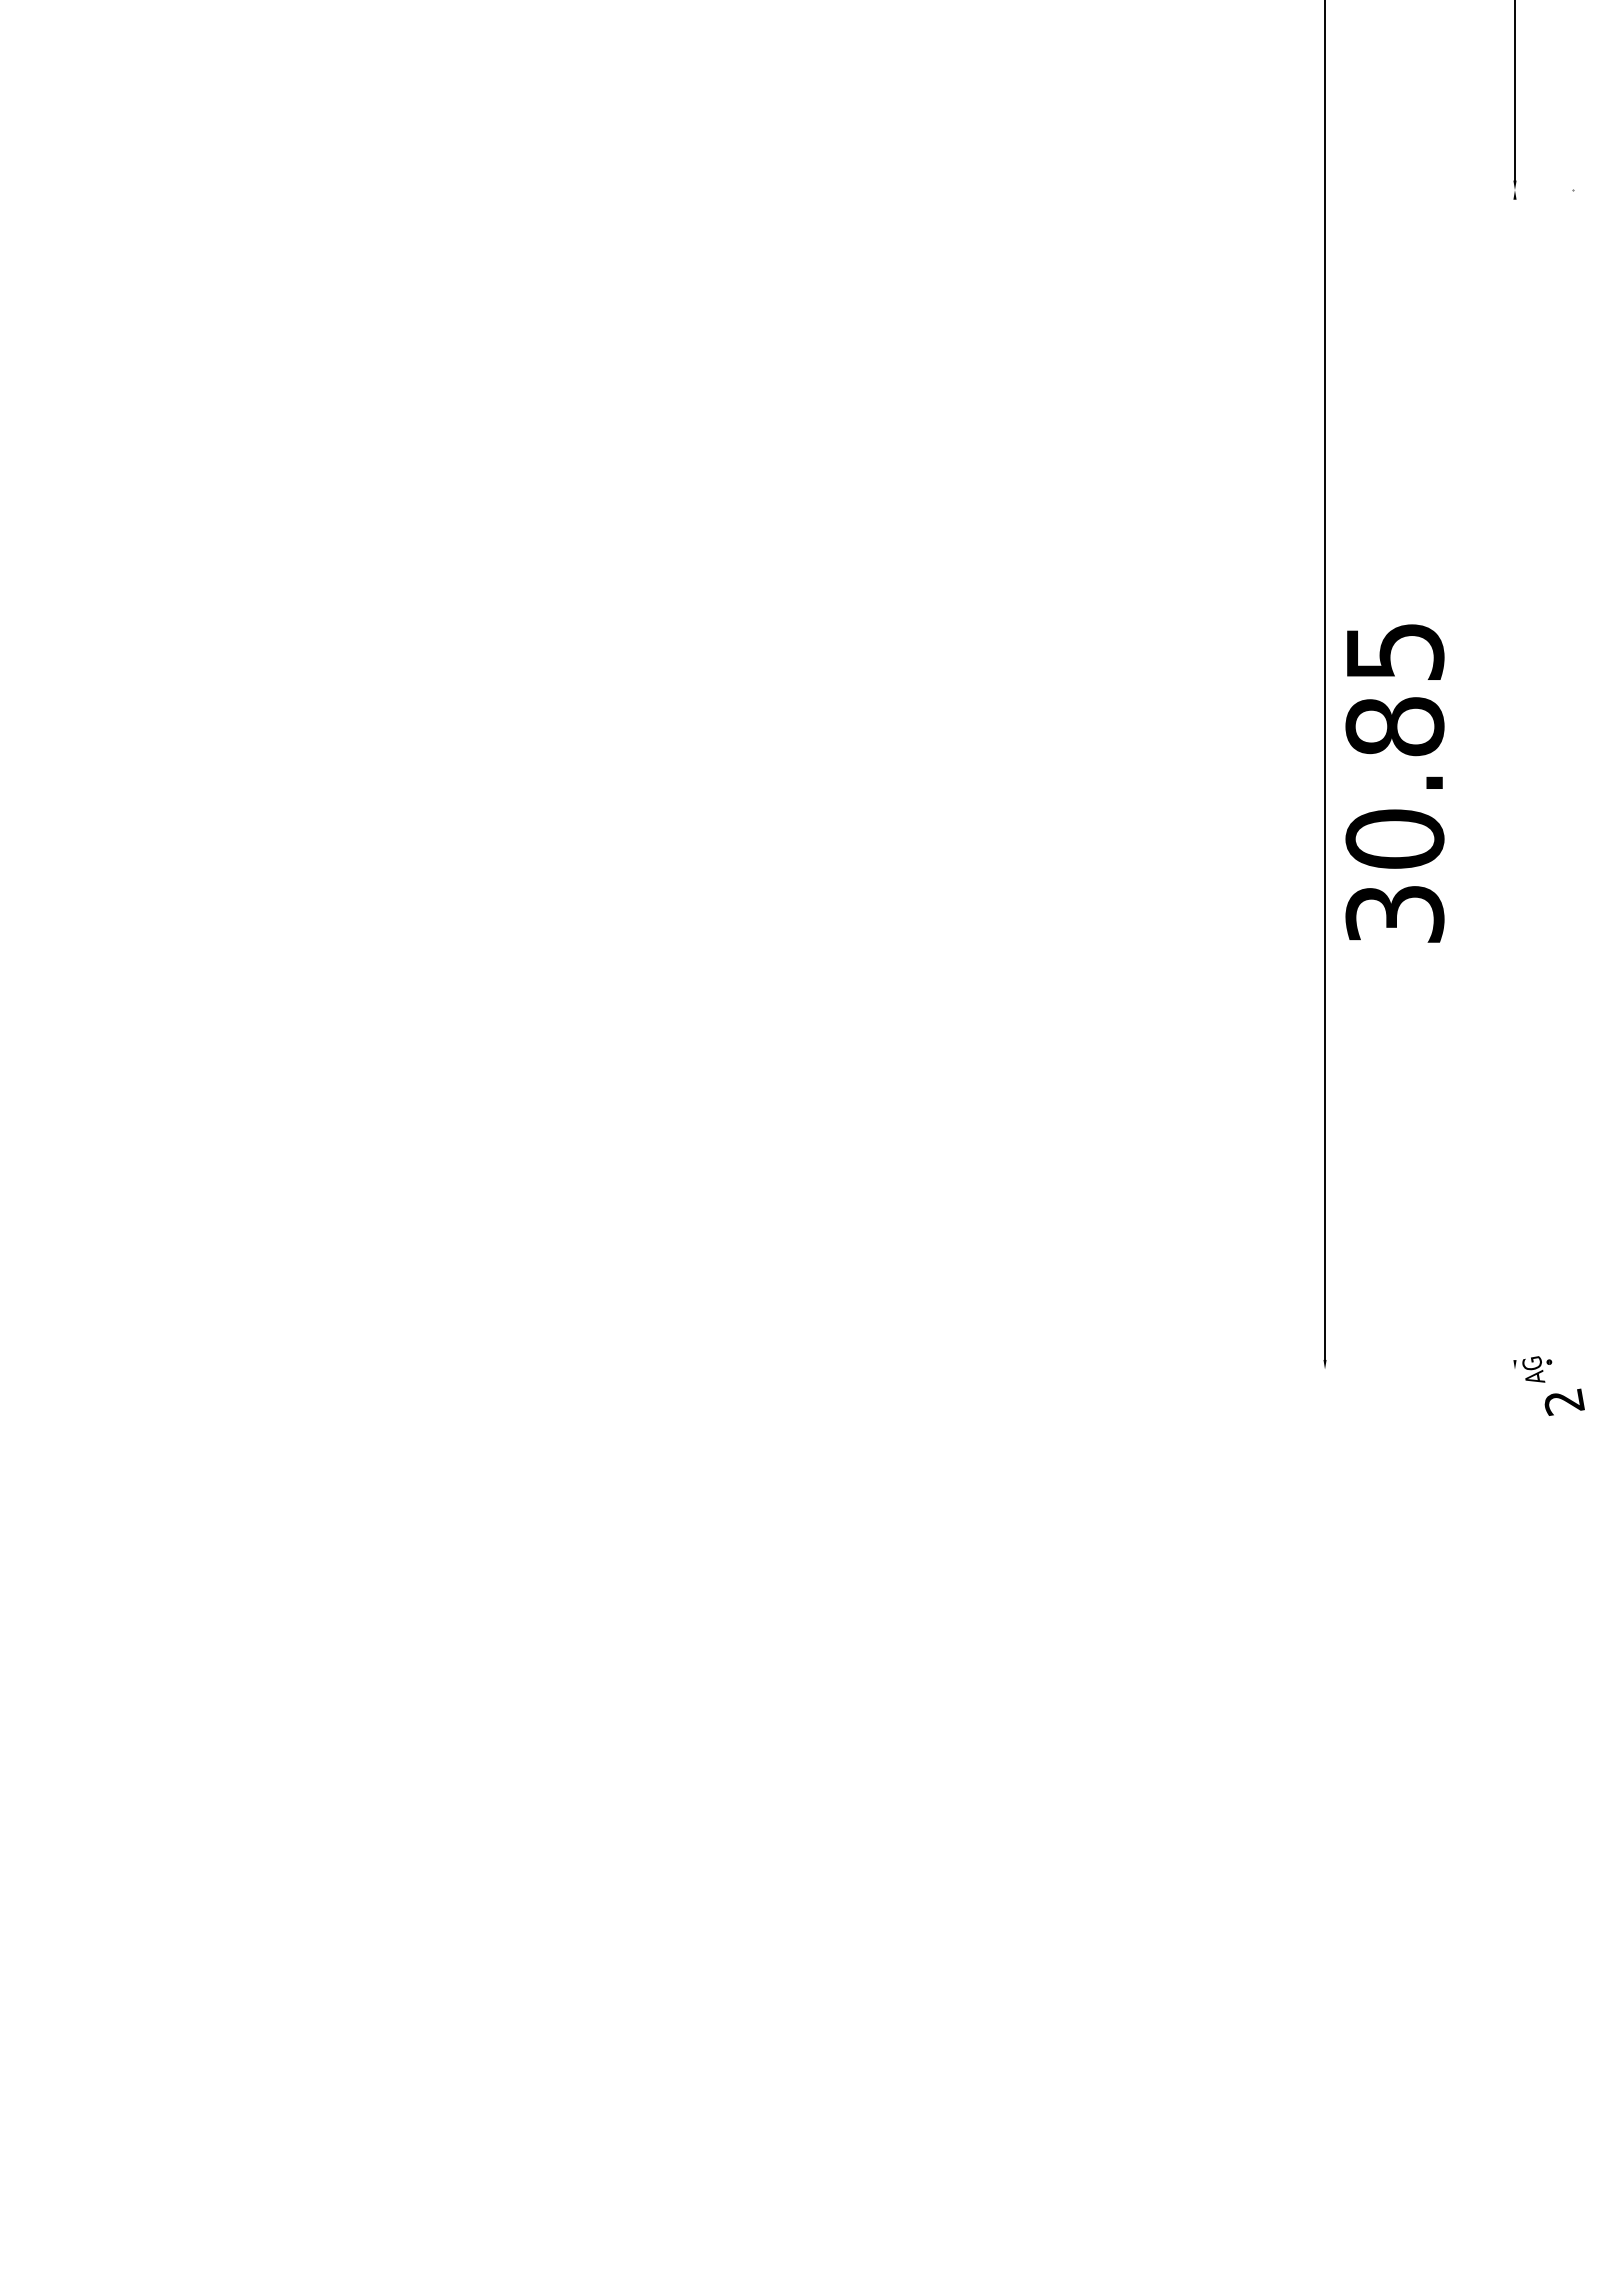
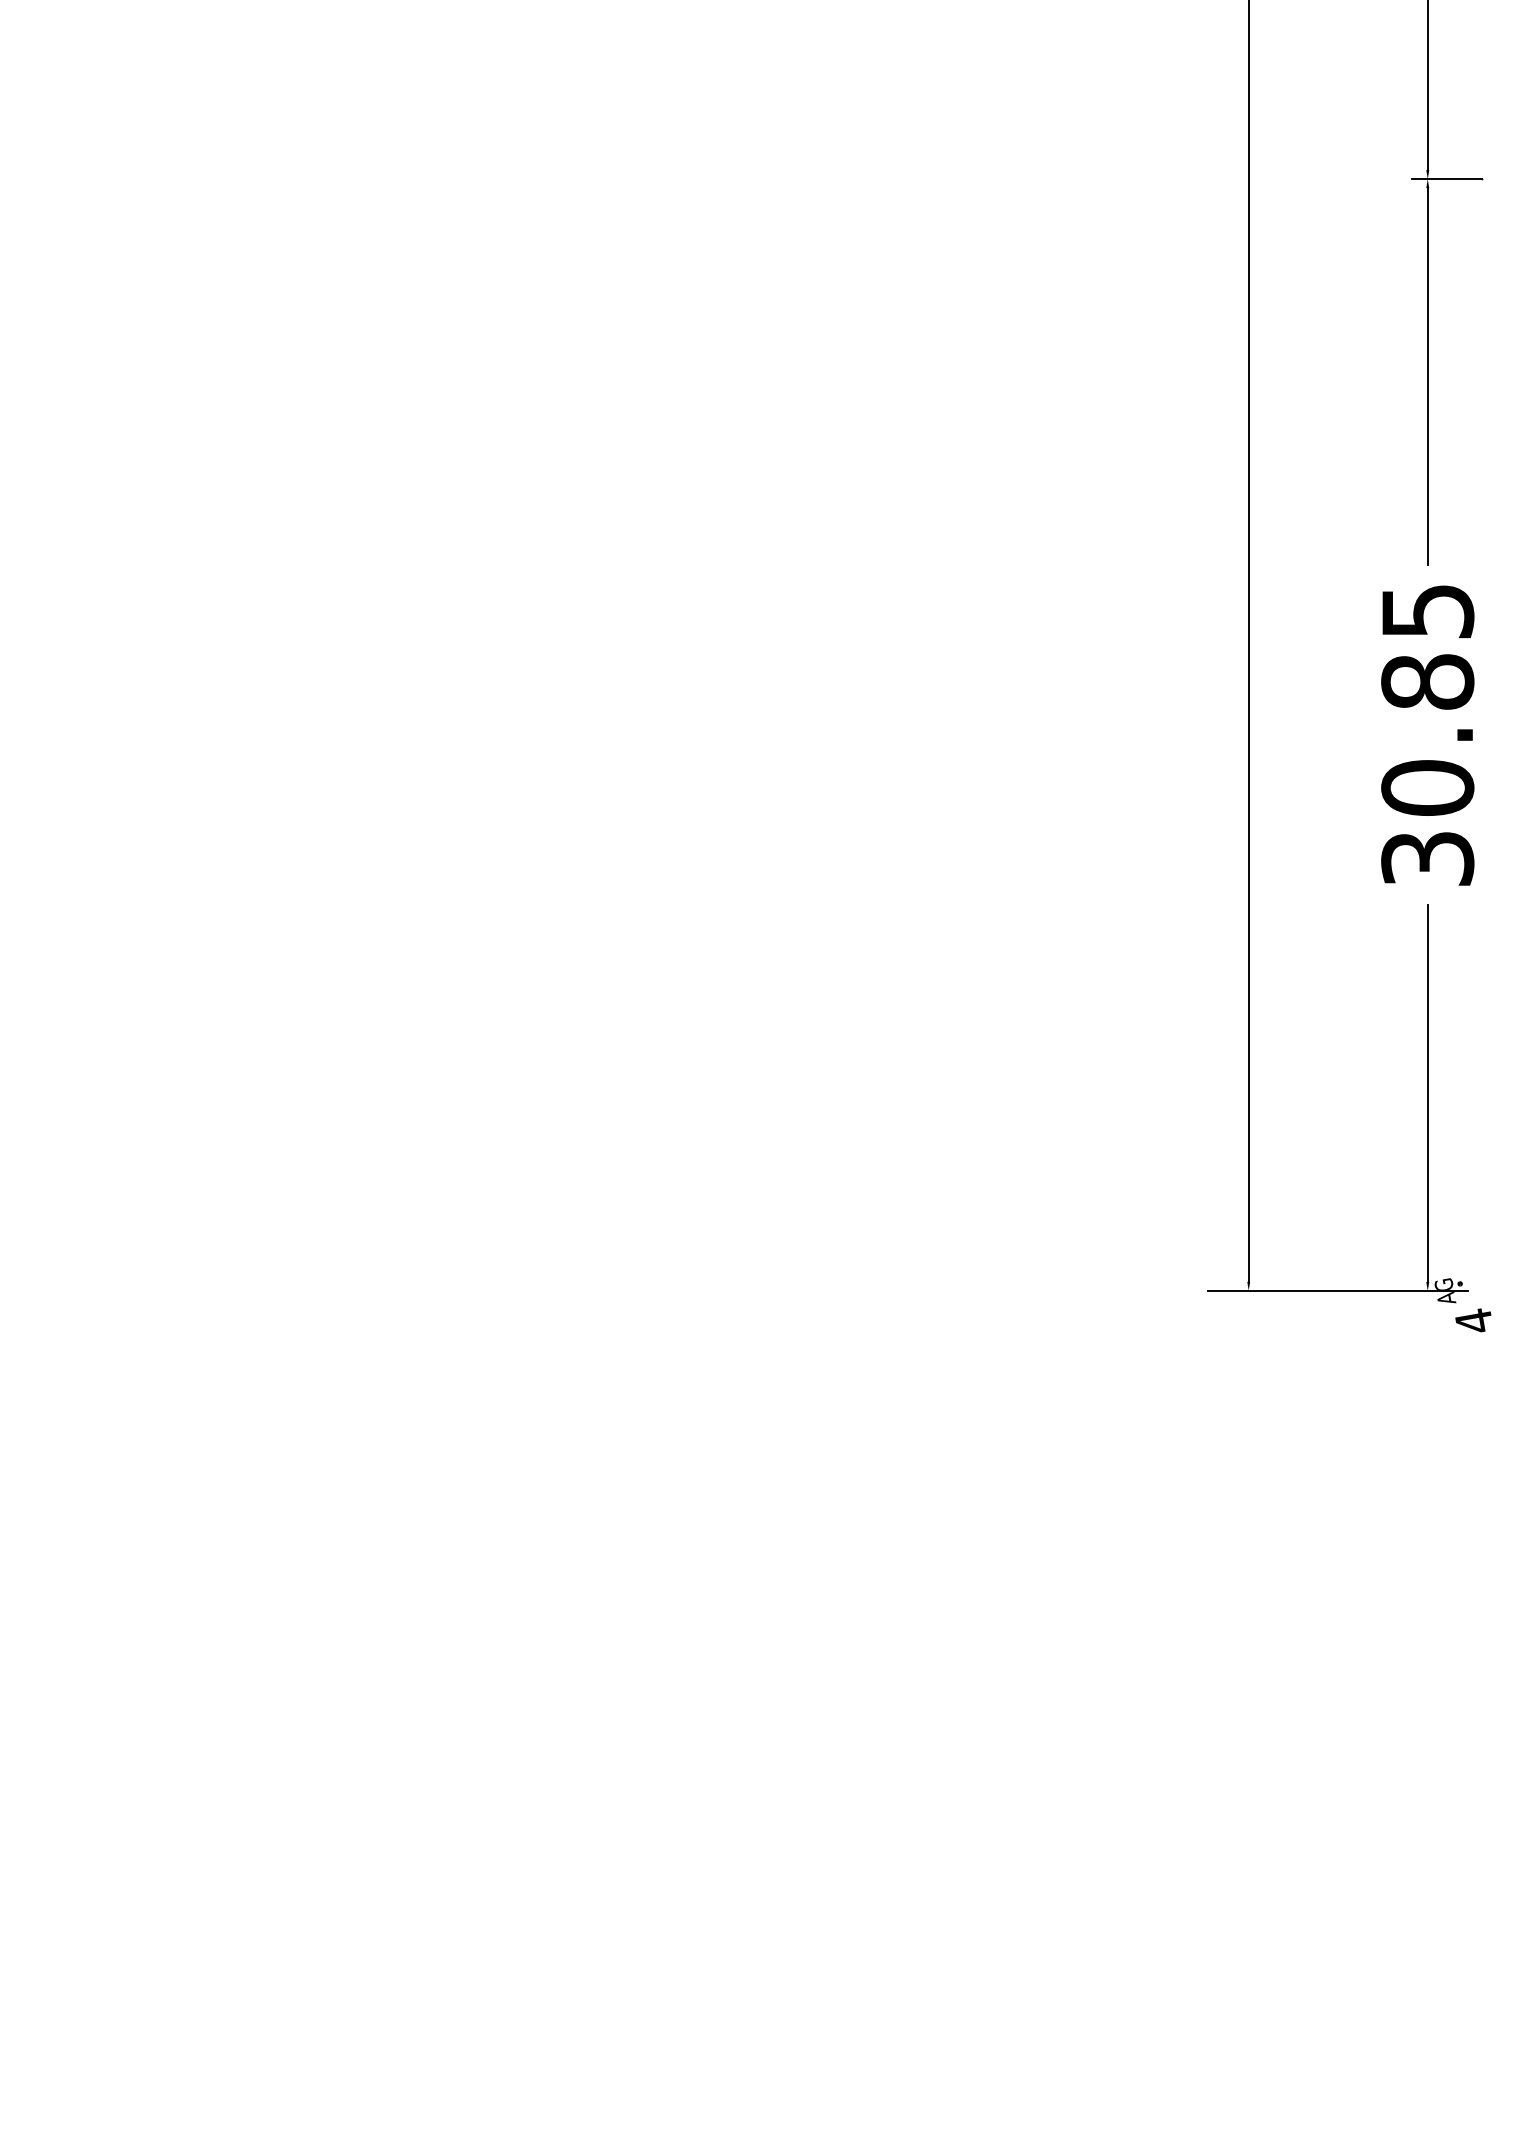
line: (1534, 190) -> (1446, 179), added
line: (1514, 399) -> (1427, 376), added
text: (1394, 783) -> (1427, 735), moved
line: (1514, 1160) -> (1427, 1093), added
line: (1420, 1369) -> (1338, 1290), added
text: (1564, 1401) -> (1474, 1320), 2 -> 4

